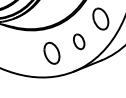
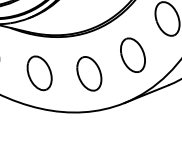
part: (78, 41) -> (131, 54), size x1.43
part: (20, 52) -> (38, 72), added

